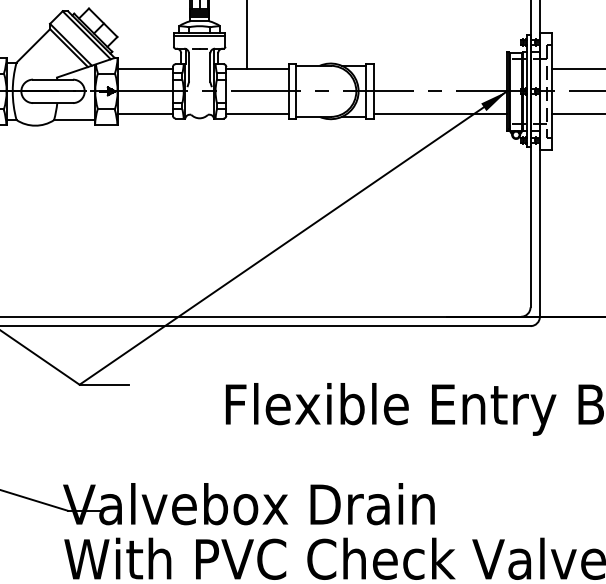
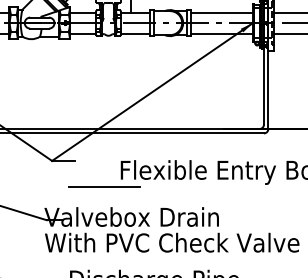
line: (440, 68) -> (221, 12), added
line: (191, 441) -> (104, 187), added

